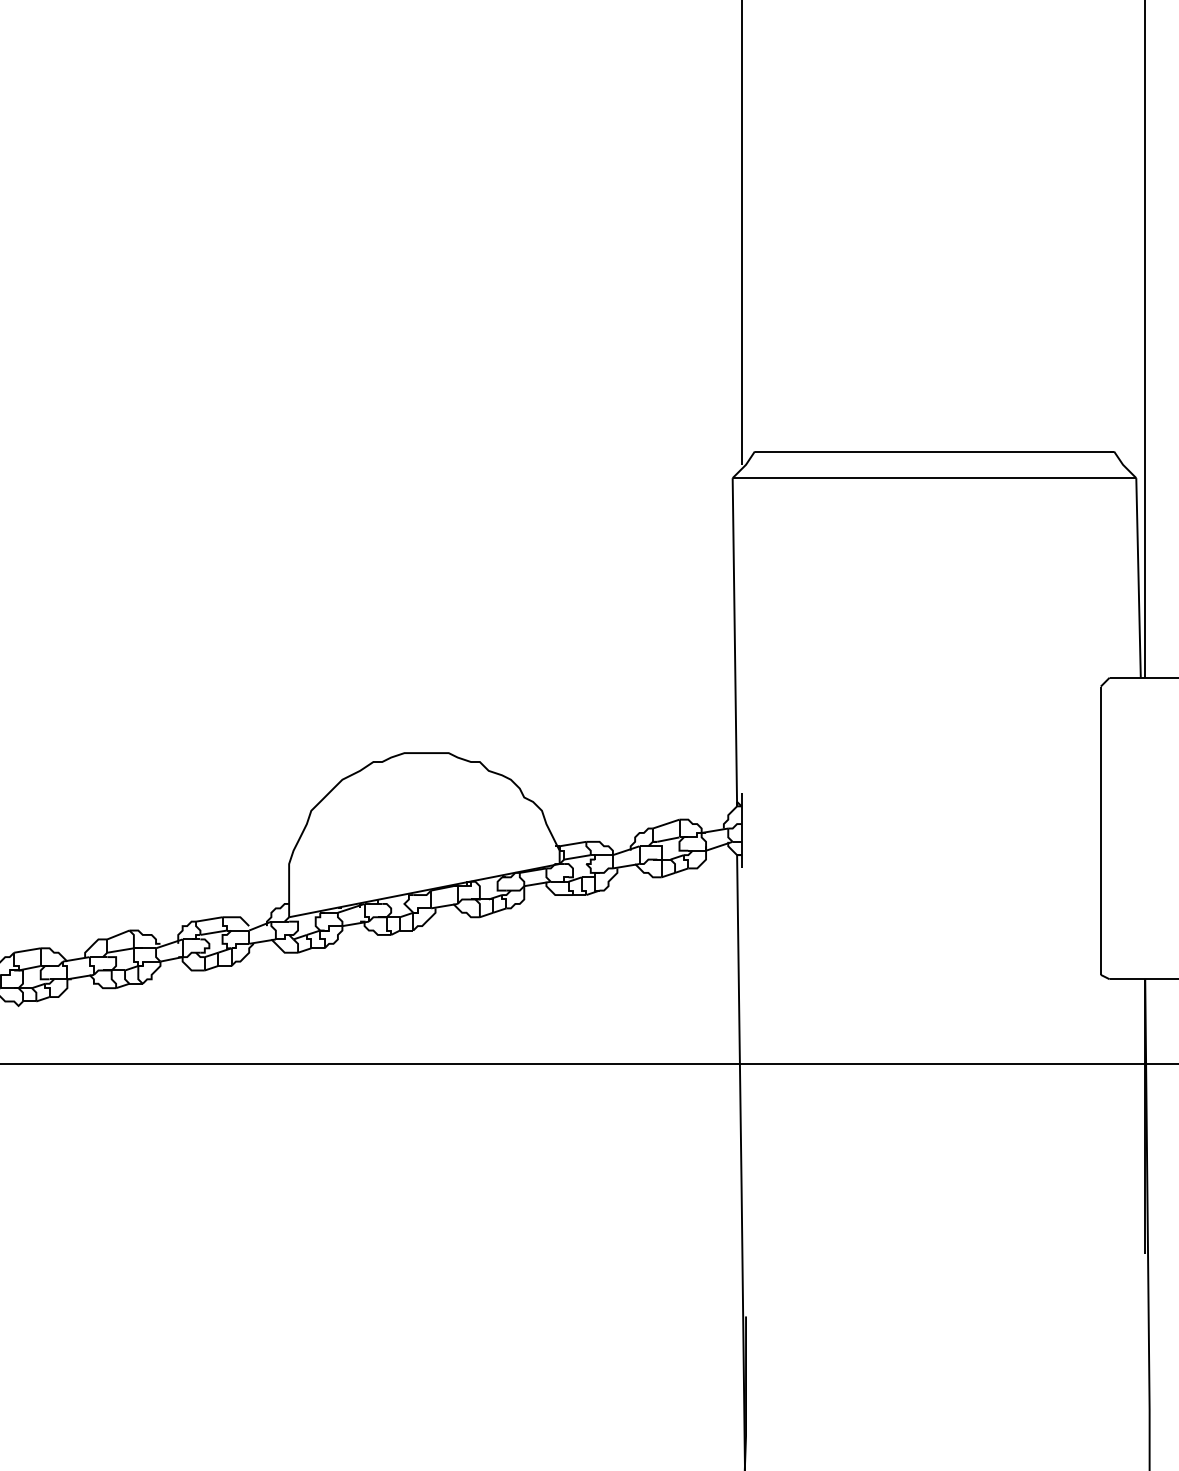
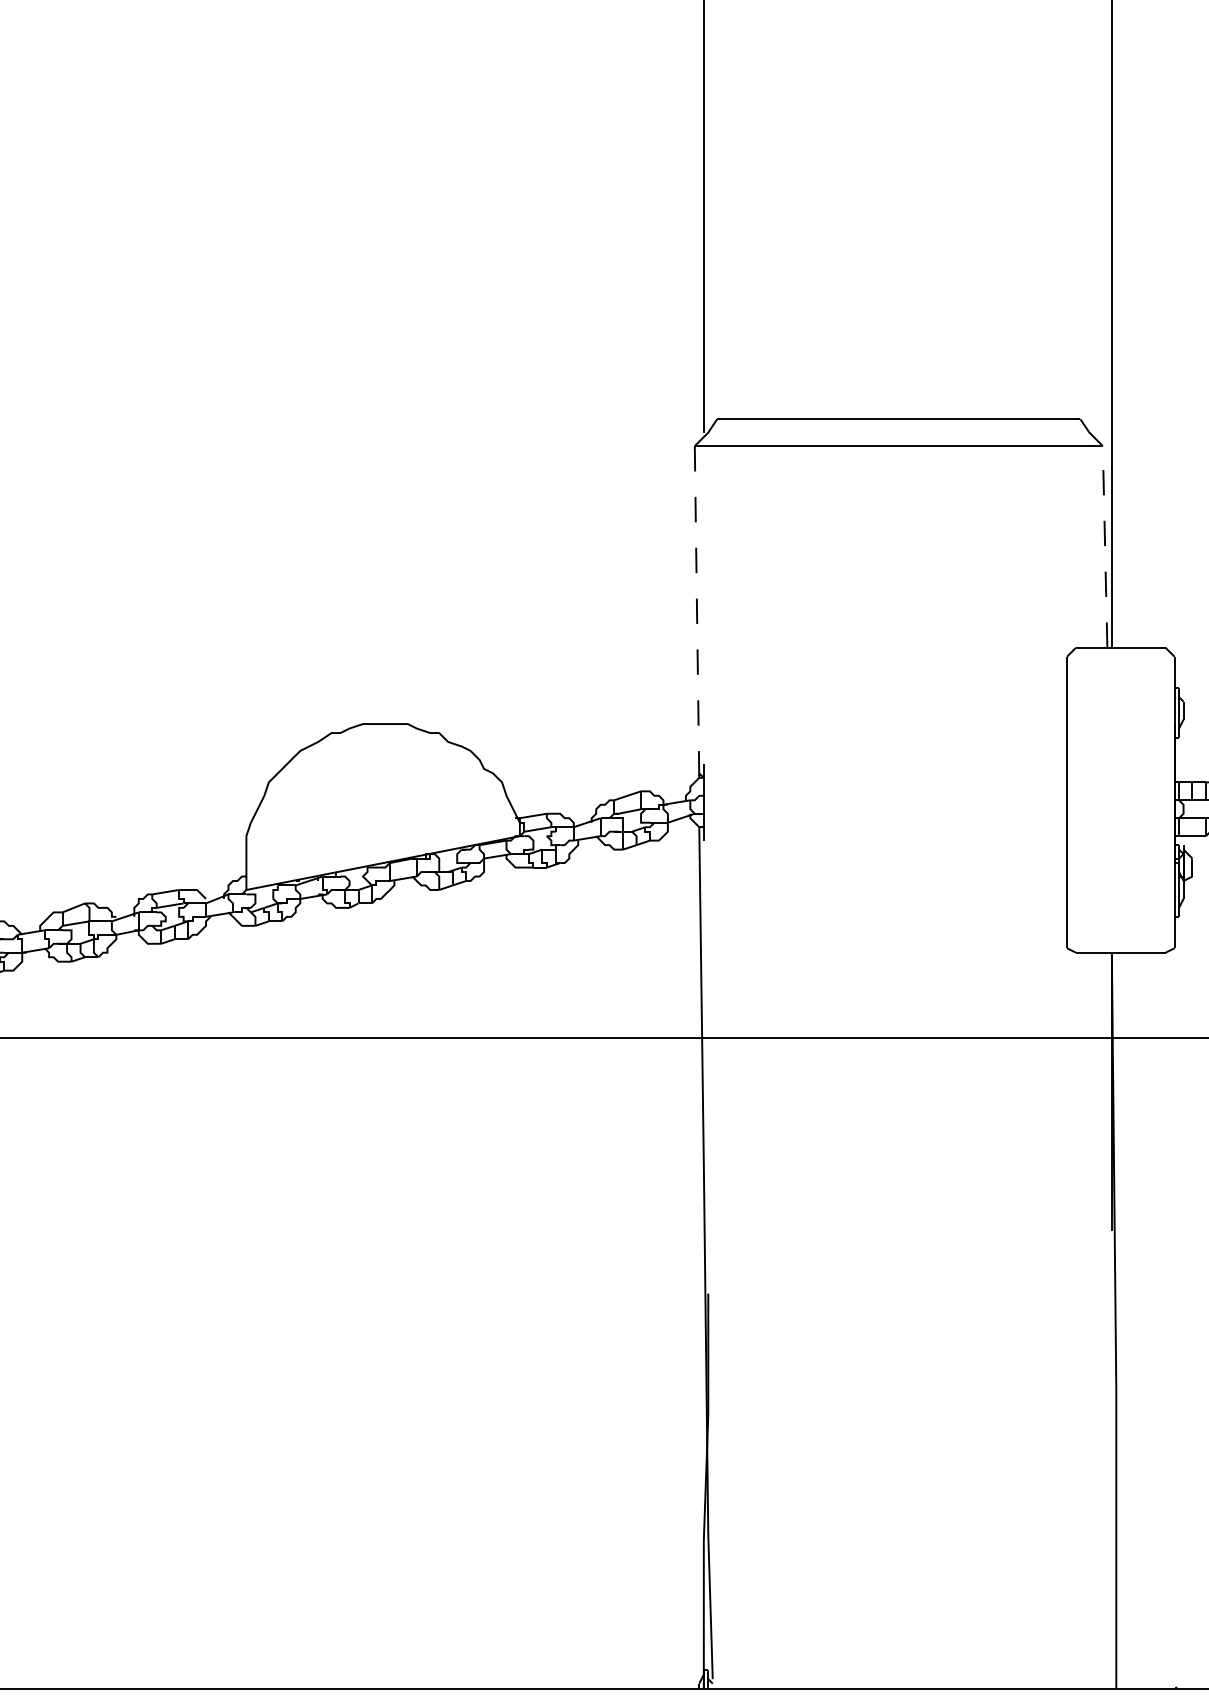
line: (1138, 577) -> (1105, 546), solid -> dashed
line: (735, 641) -> (697, 611), solid -> dashed

